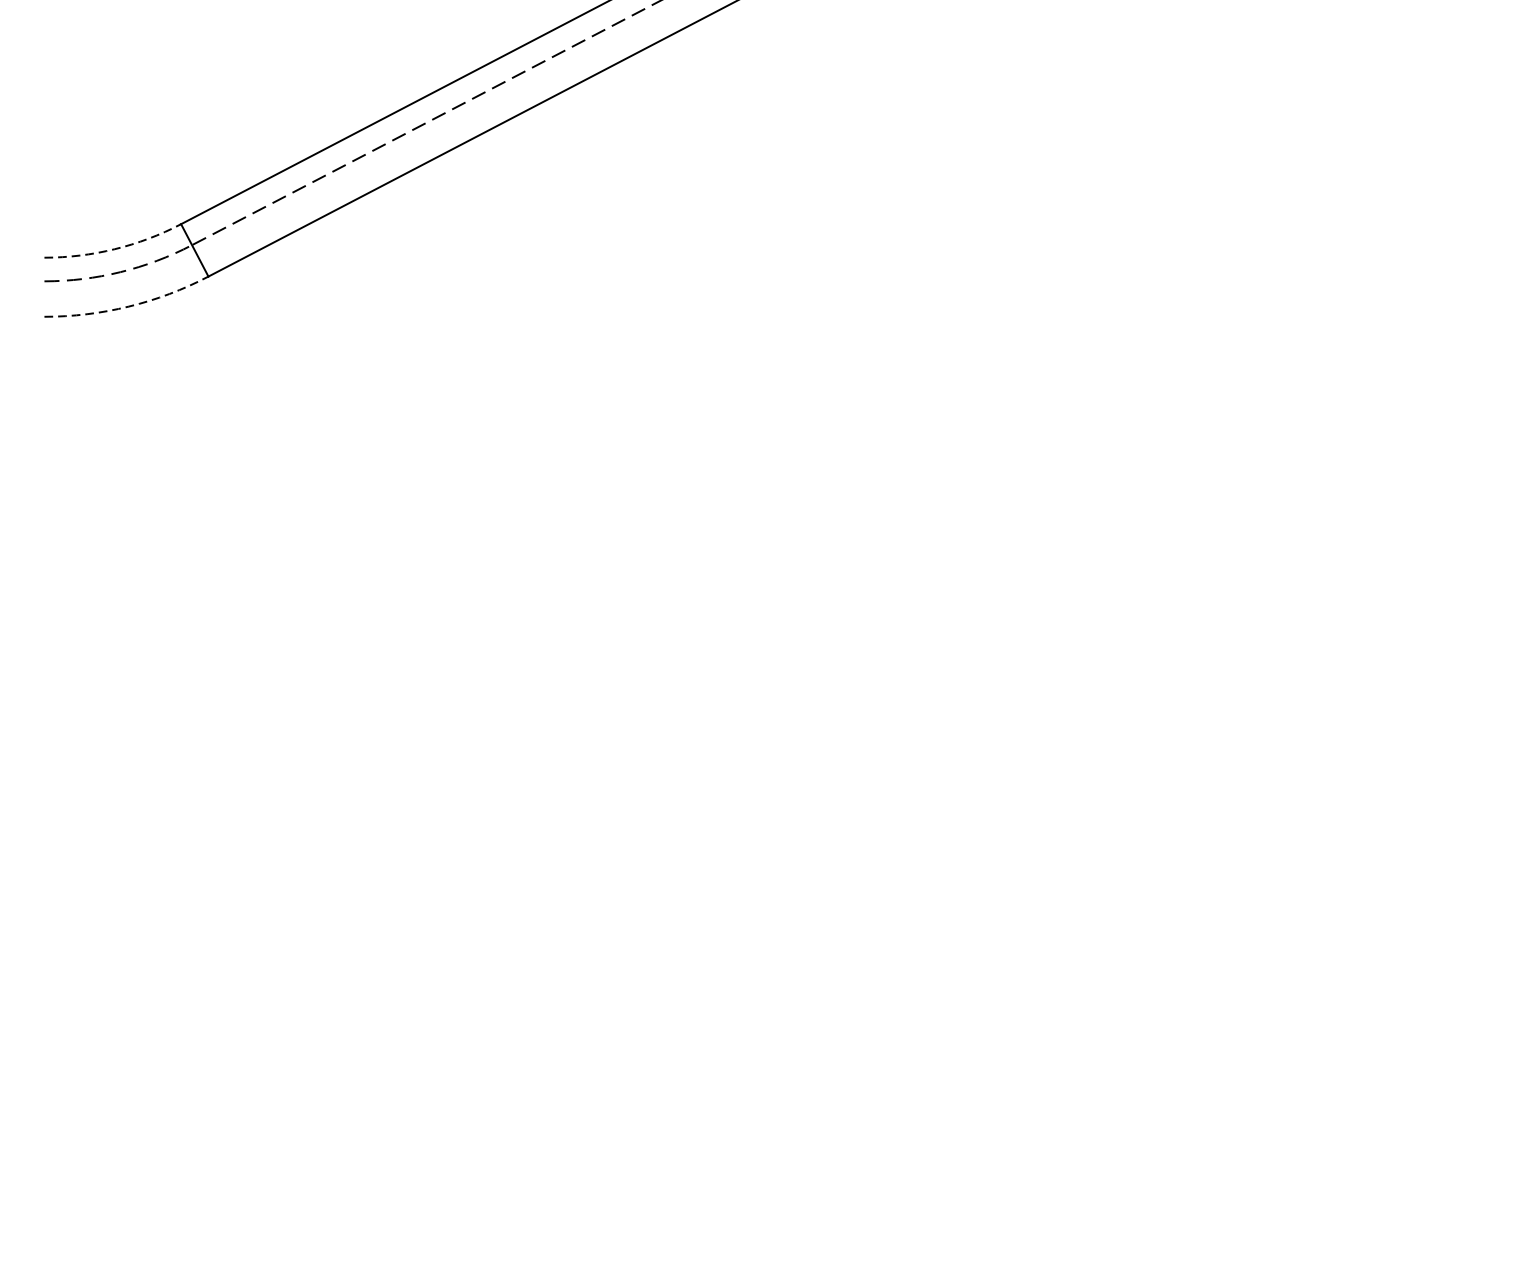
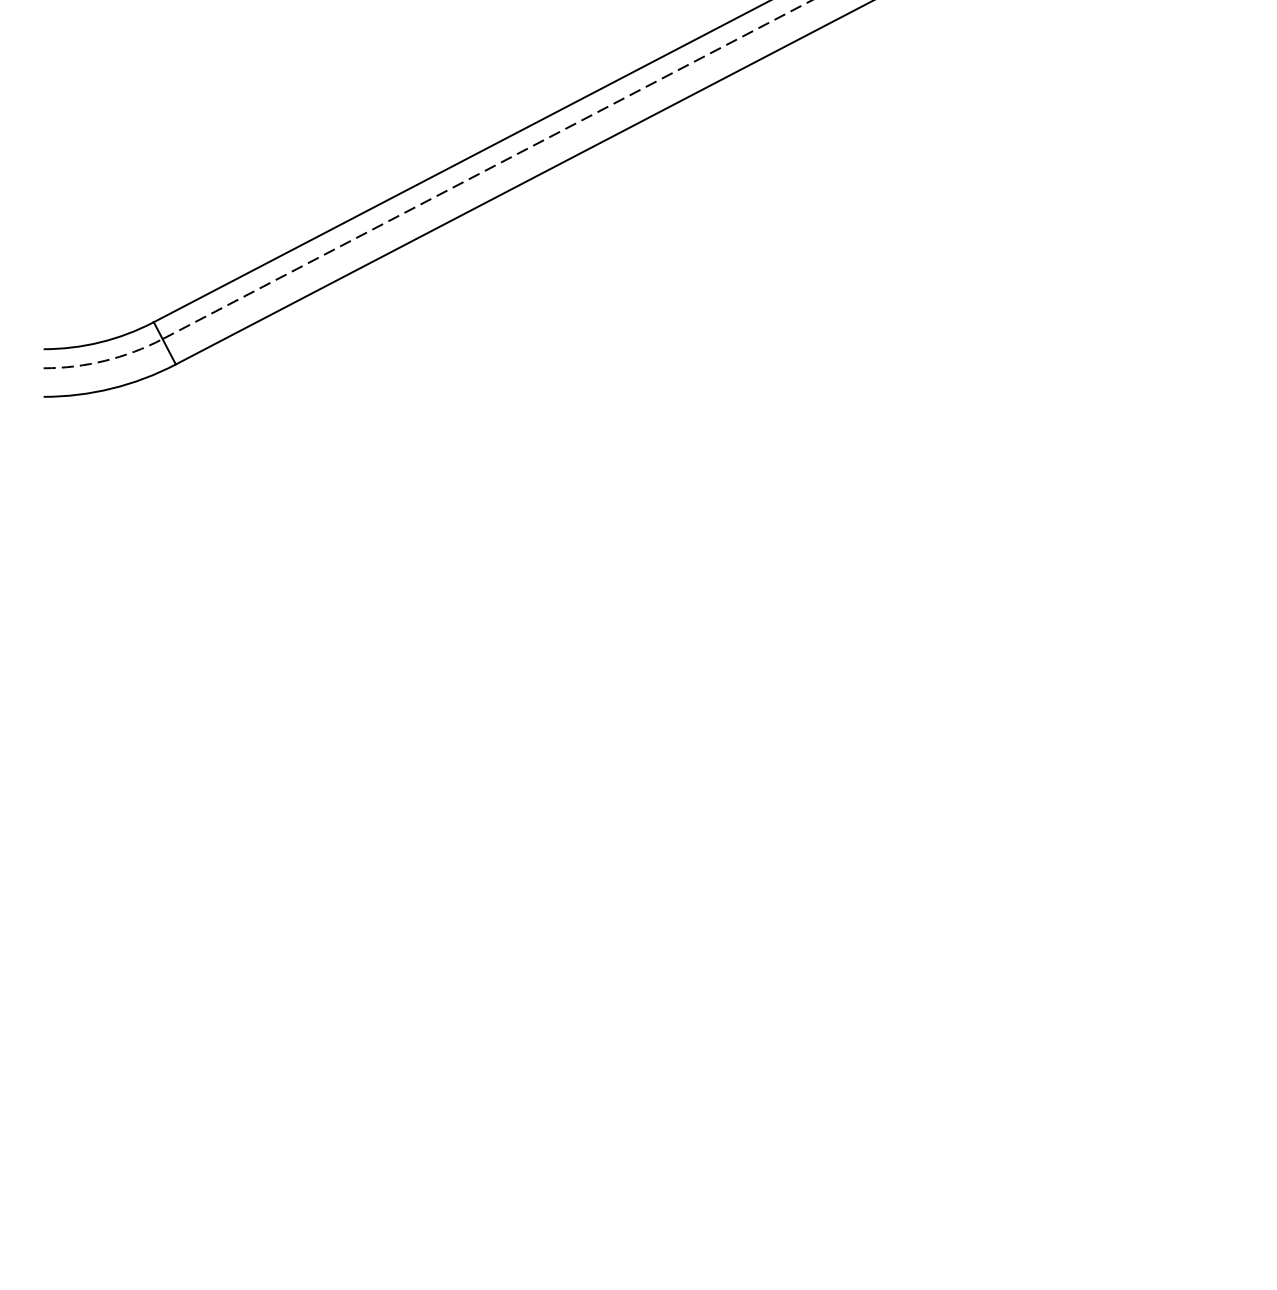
arc: (114, 249) -> (100, 342), dashed -> solid
arc: (128, 306) -> (111, 388), dashed -> solid

